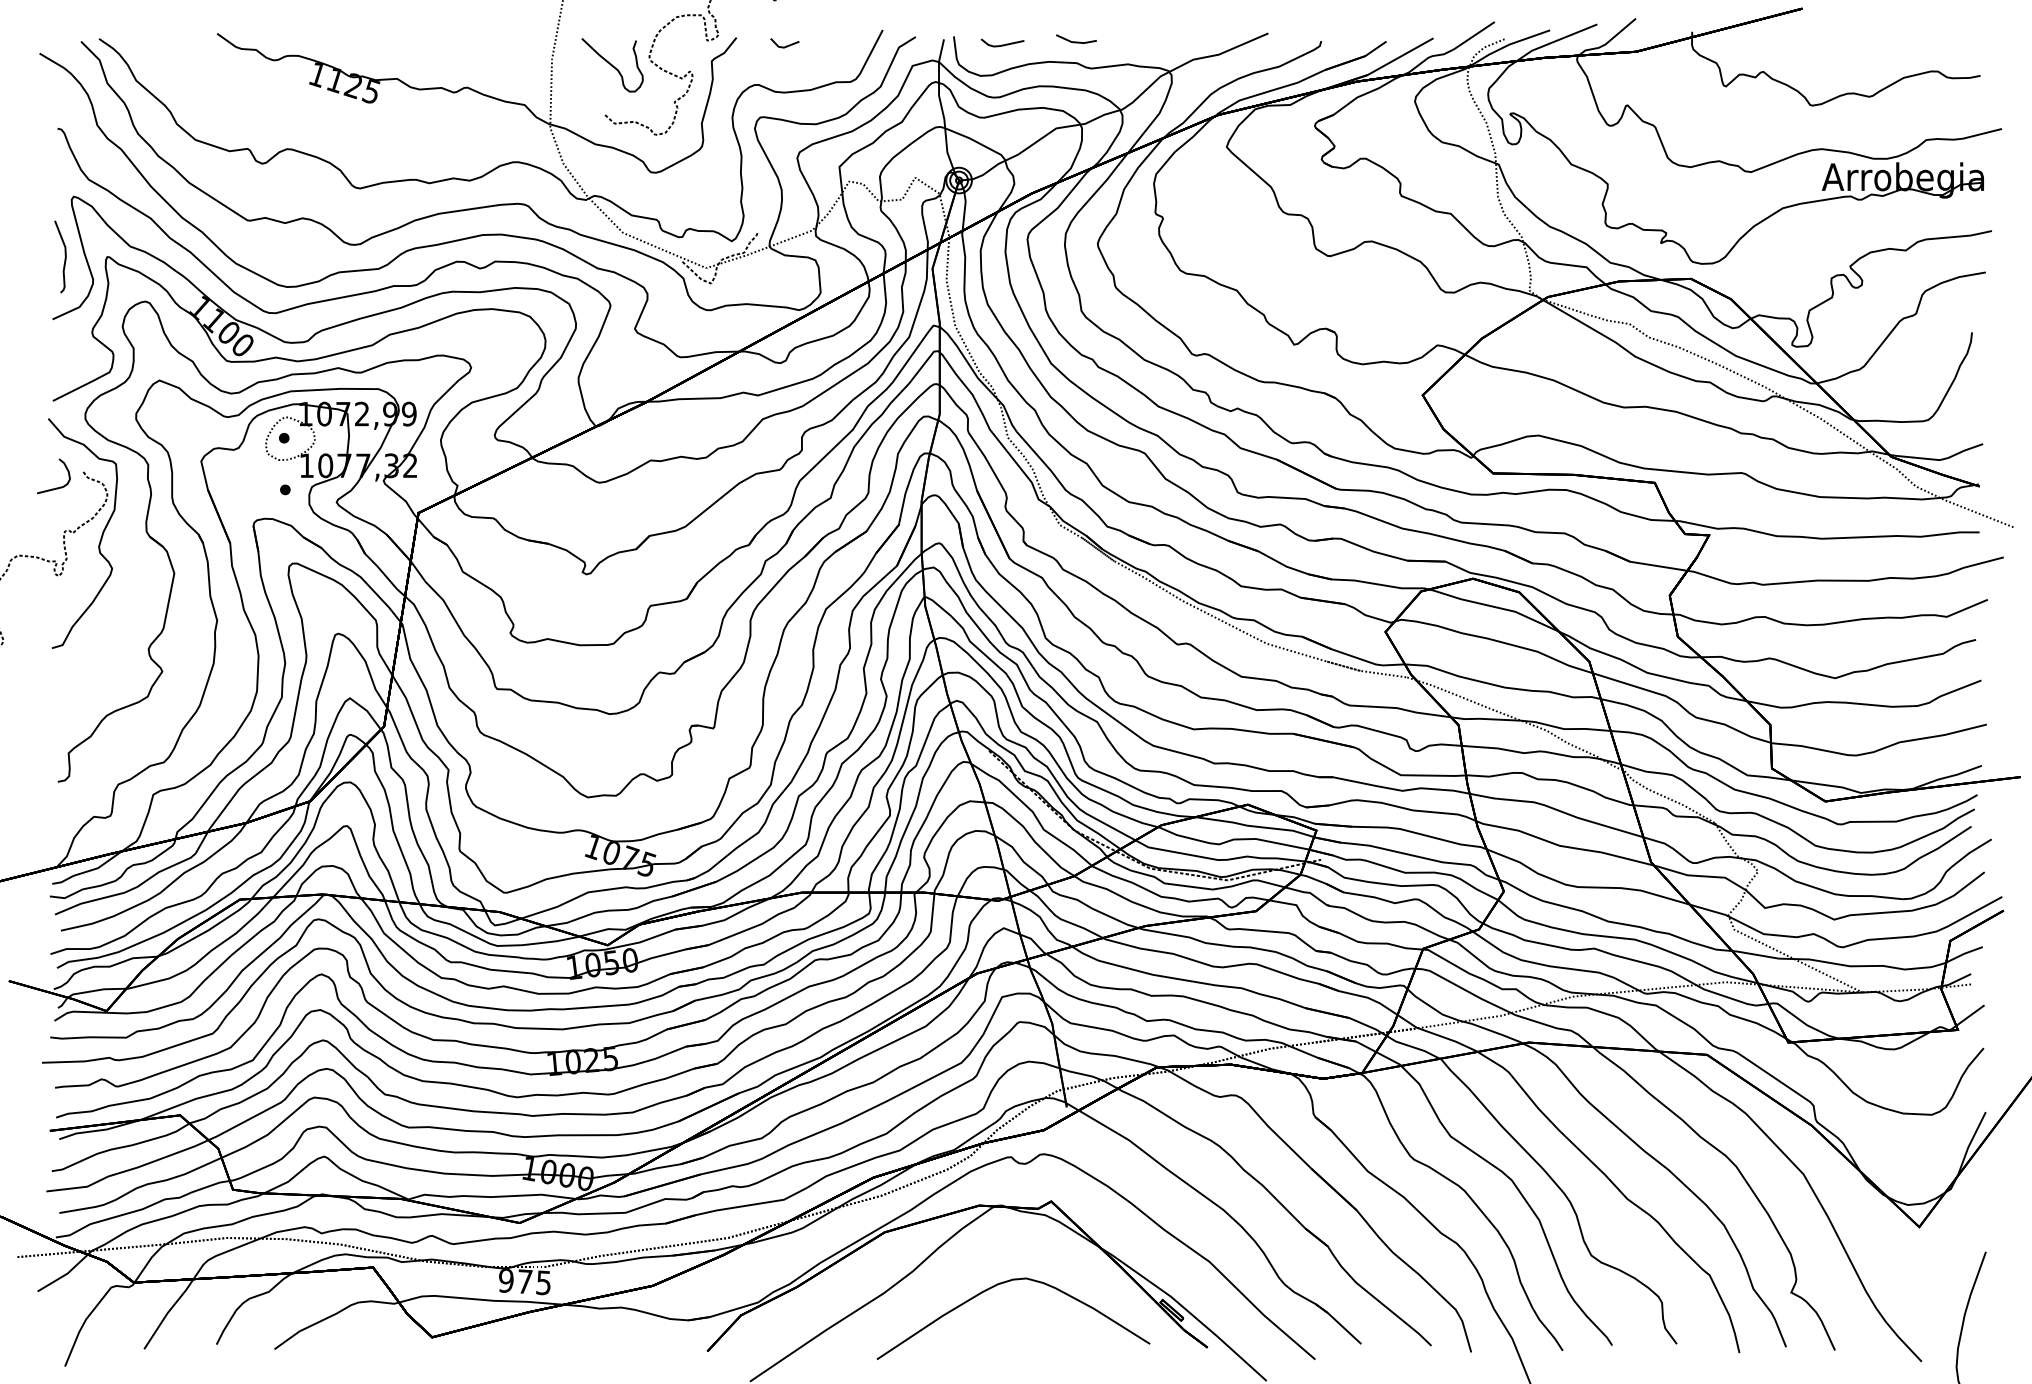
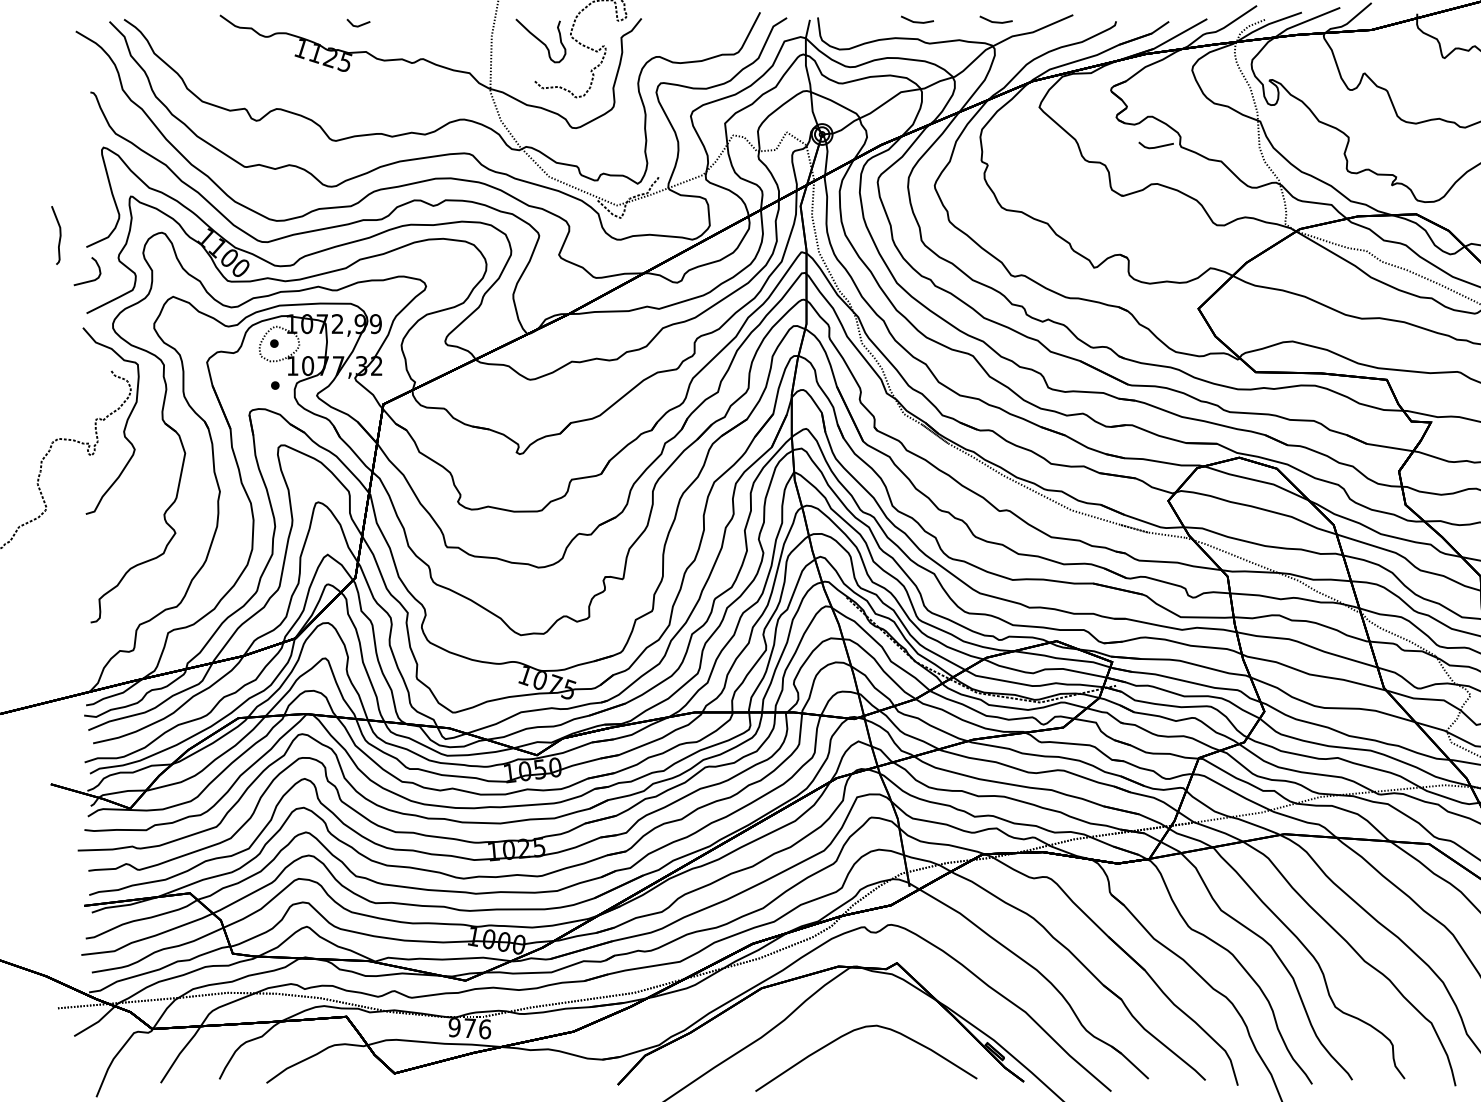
line: (1173, 41) -> (996, 21), added
line: (1002, 44) -> (1156, 146), moved
line: (786, 45) -> (359, 24), moved
curve: (64, 255) -> (59, 234), moved
curve: (56, 487) -> (89, 280), moved
text: (543, 1282) -> (484, 1028), 975 -> 976

